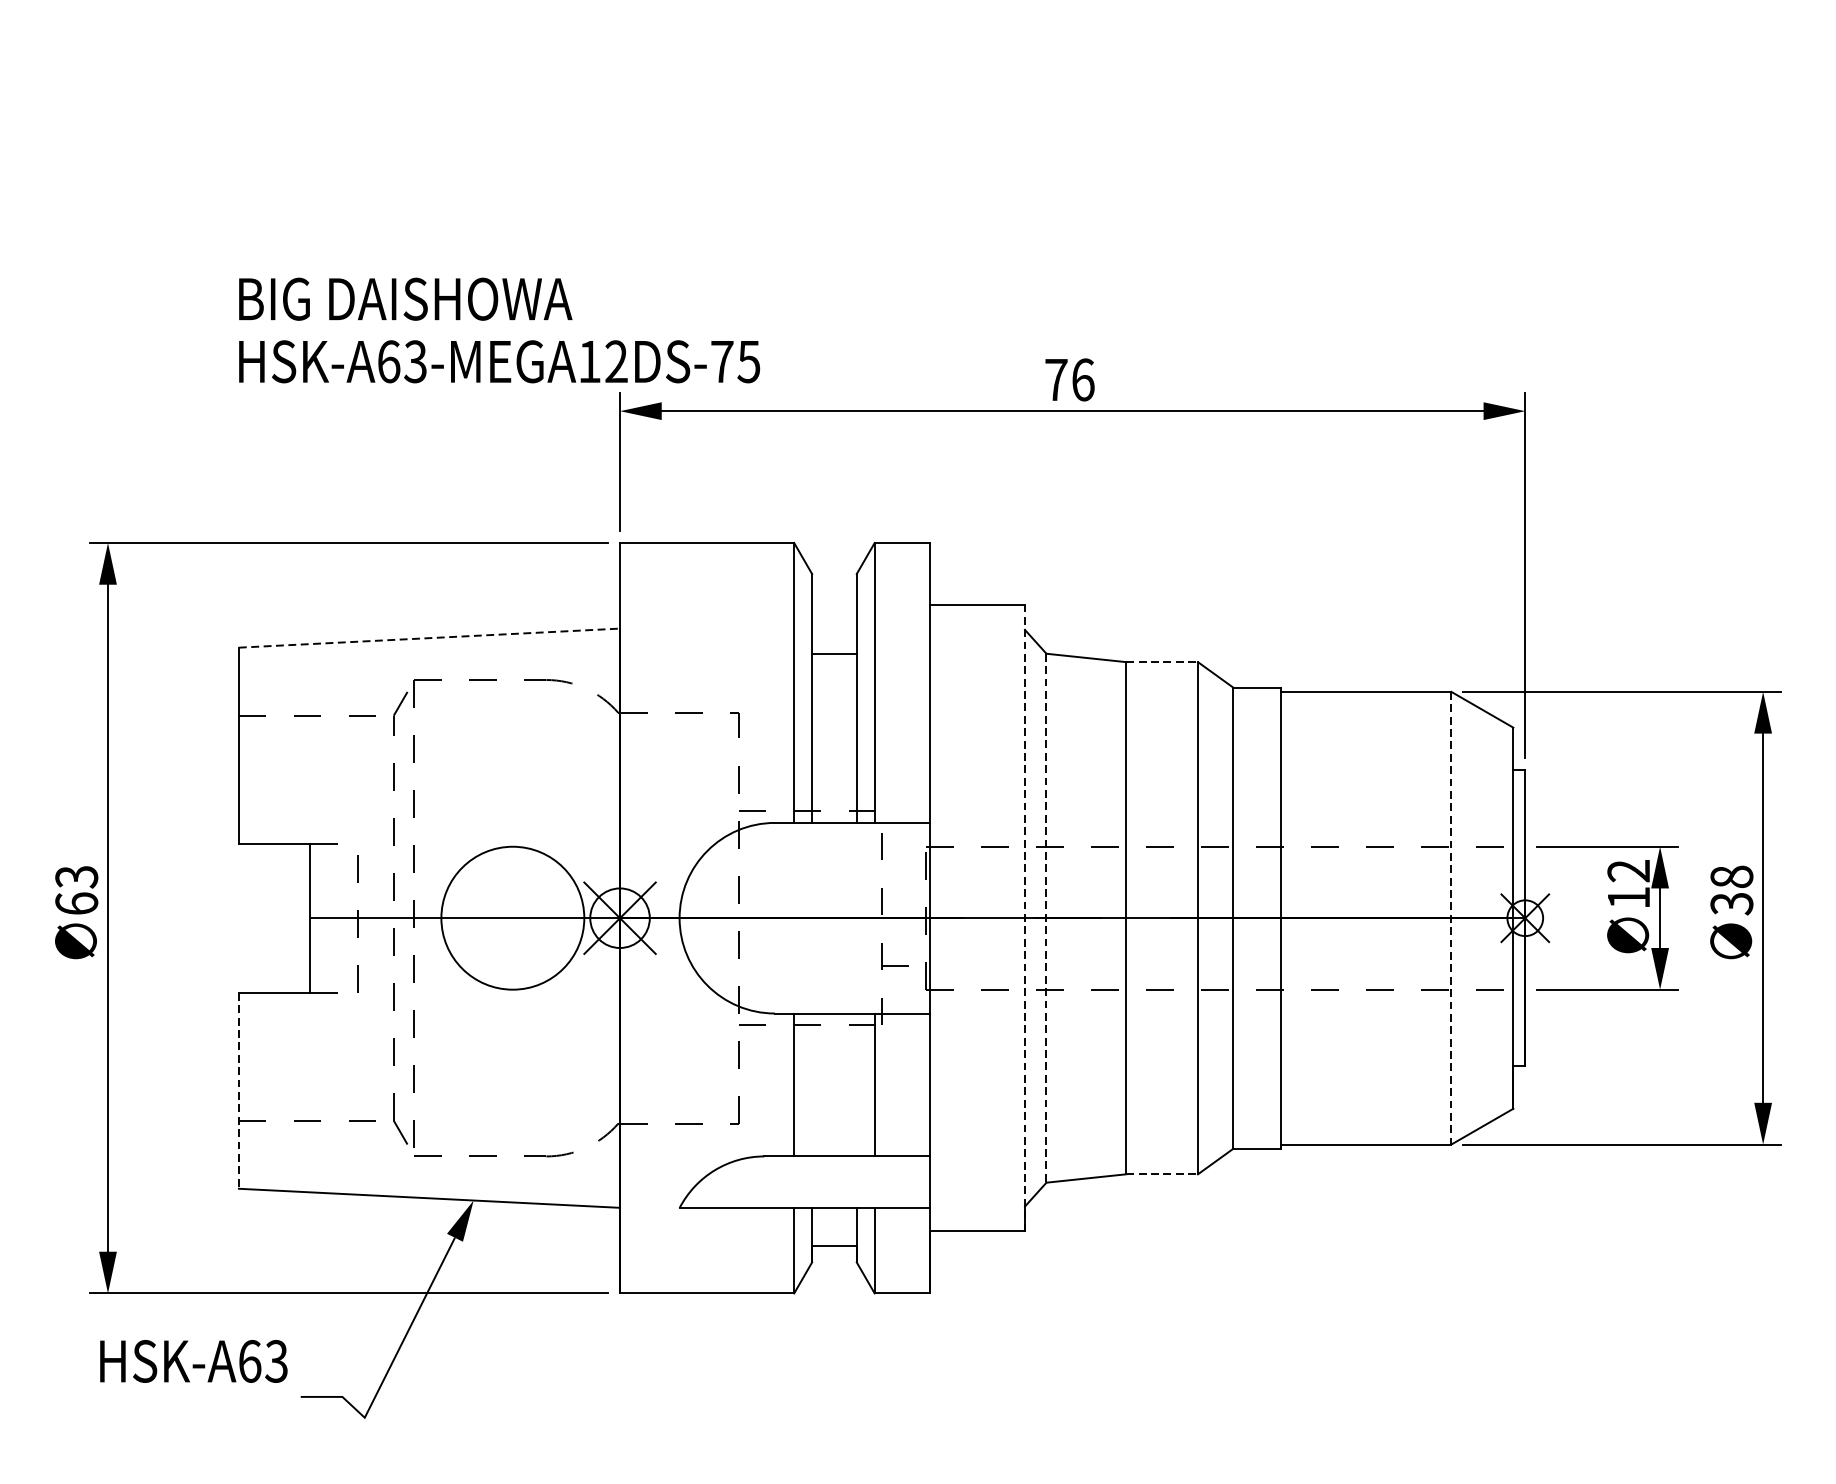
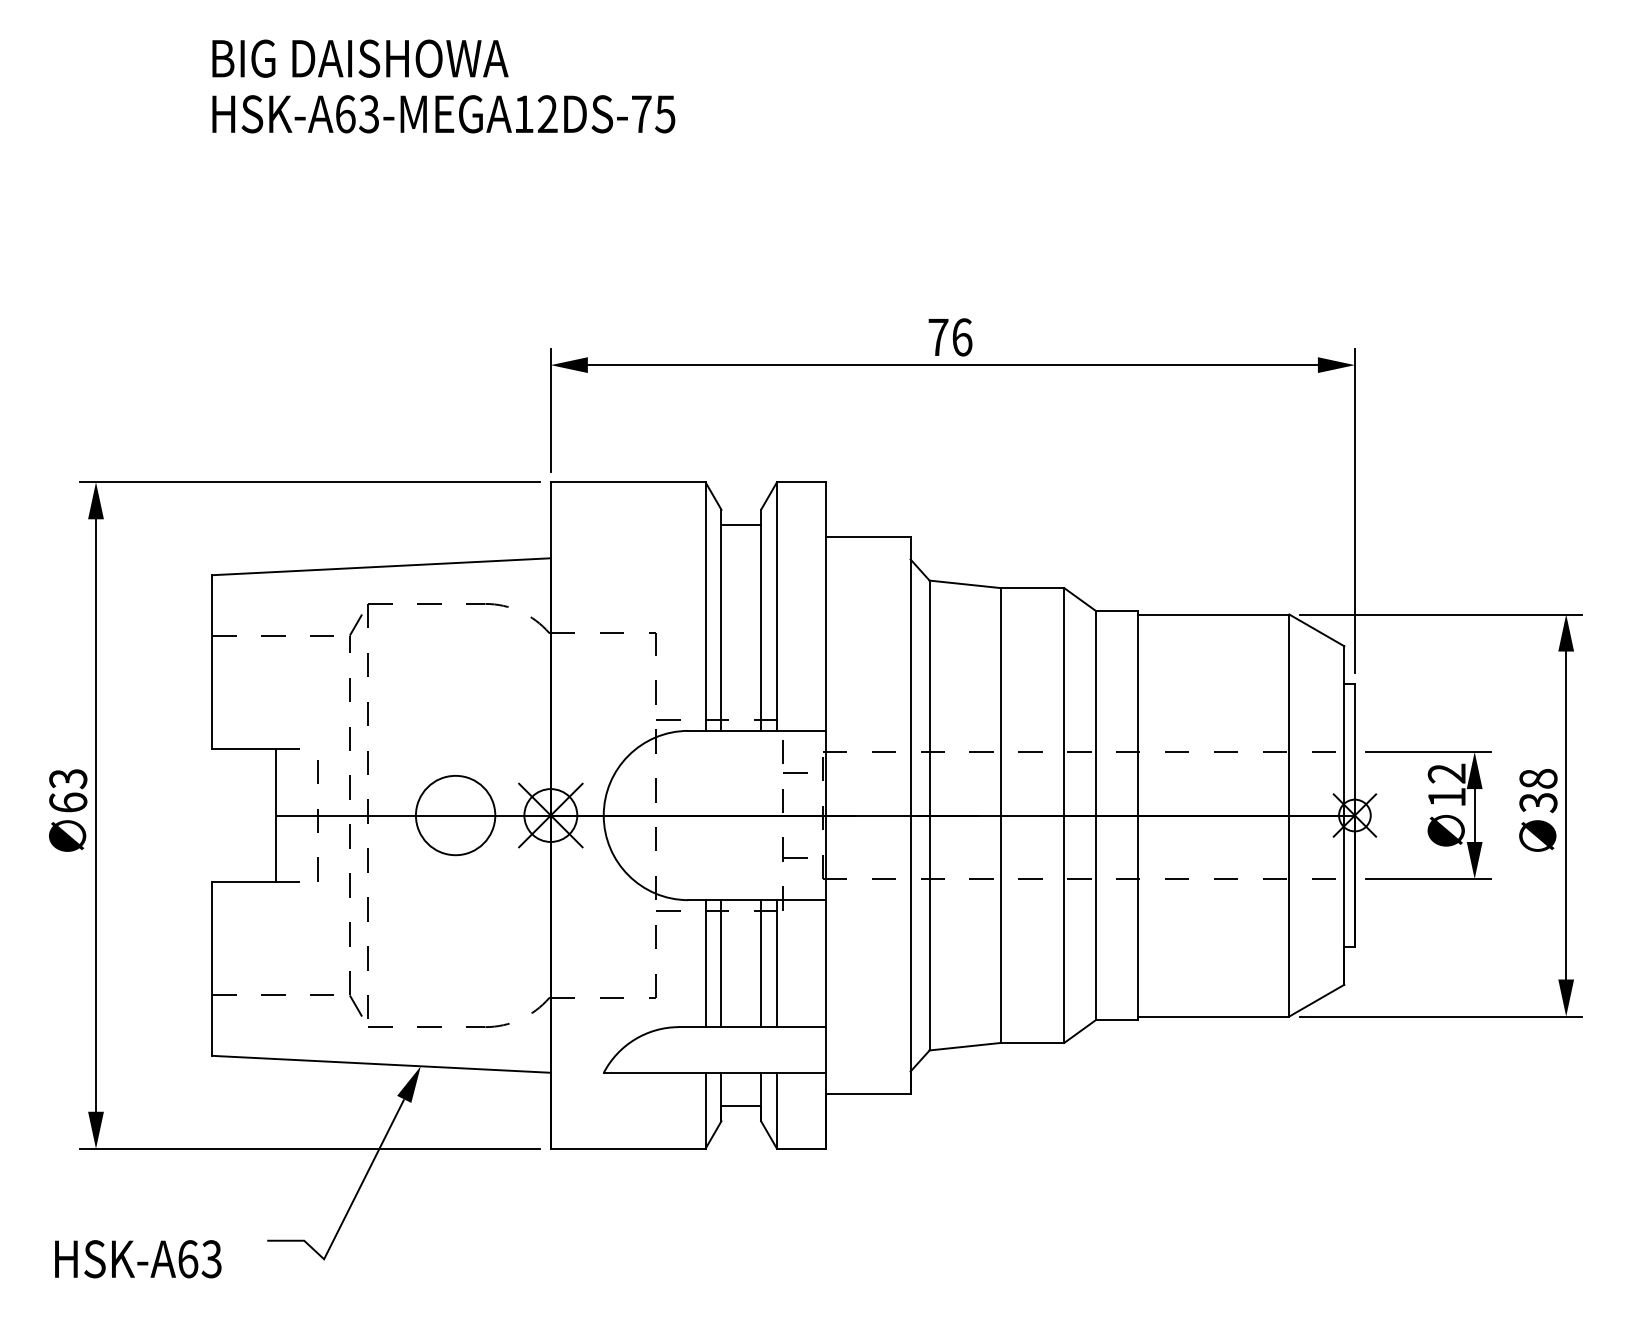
text: (499, 330) -> (443, 86), moved
line: (430, 637) -> (382, 566), dashed -> solid
line: (834, 653) -> (741, 524), moved
line: (1162, 662) -> (1032, 588), dashed -> solid
line: (895, 869) -> (795, 772), added
circle: (512, 918) -> (455, 815), size x0.62
line: (1024, 918) -> (910, 815), dashed -> solid
line: (1046, 918) -> (929, 815), dashed -> solid
line: (1451, 919) -> (1289, 816), dashed -> solid
line: (812, 1084) -> (721, 963), added
line: (857, 1084) -> (761, 963), added
line: (239, 1090) -> (212, 968), dashed -> solid
line: (1162, 1174) -> (1032, 1043), dashed -> solid
text: (194, 1361) -> (138, 1259), moved

